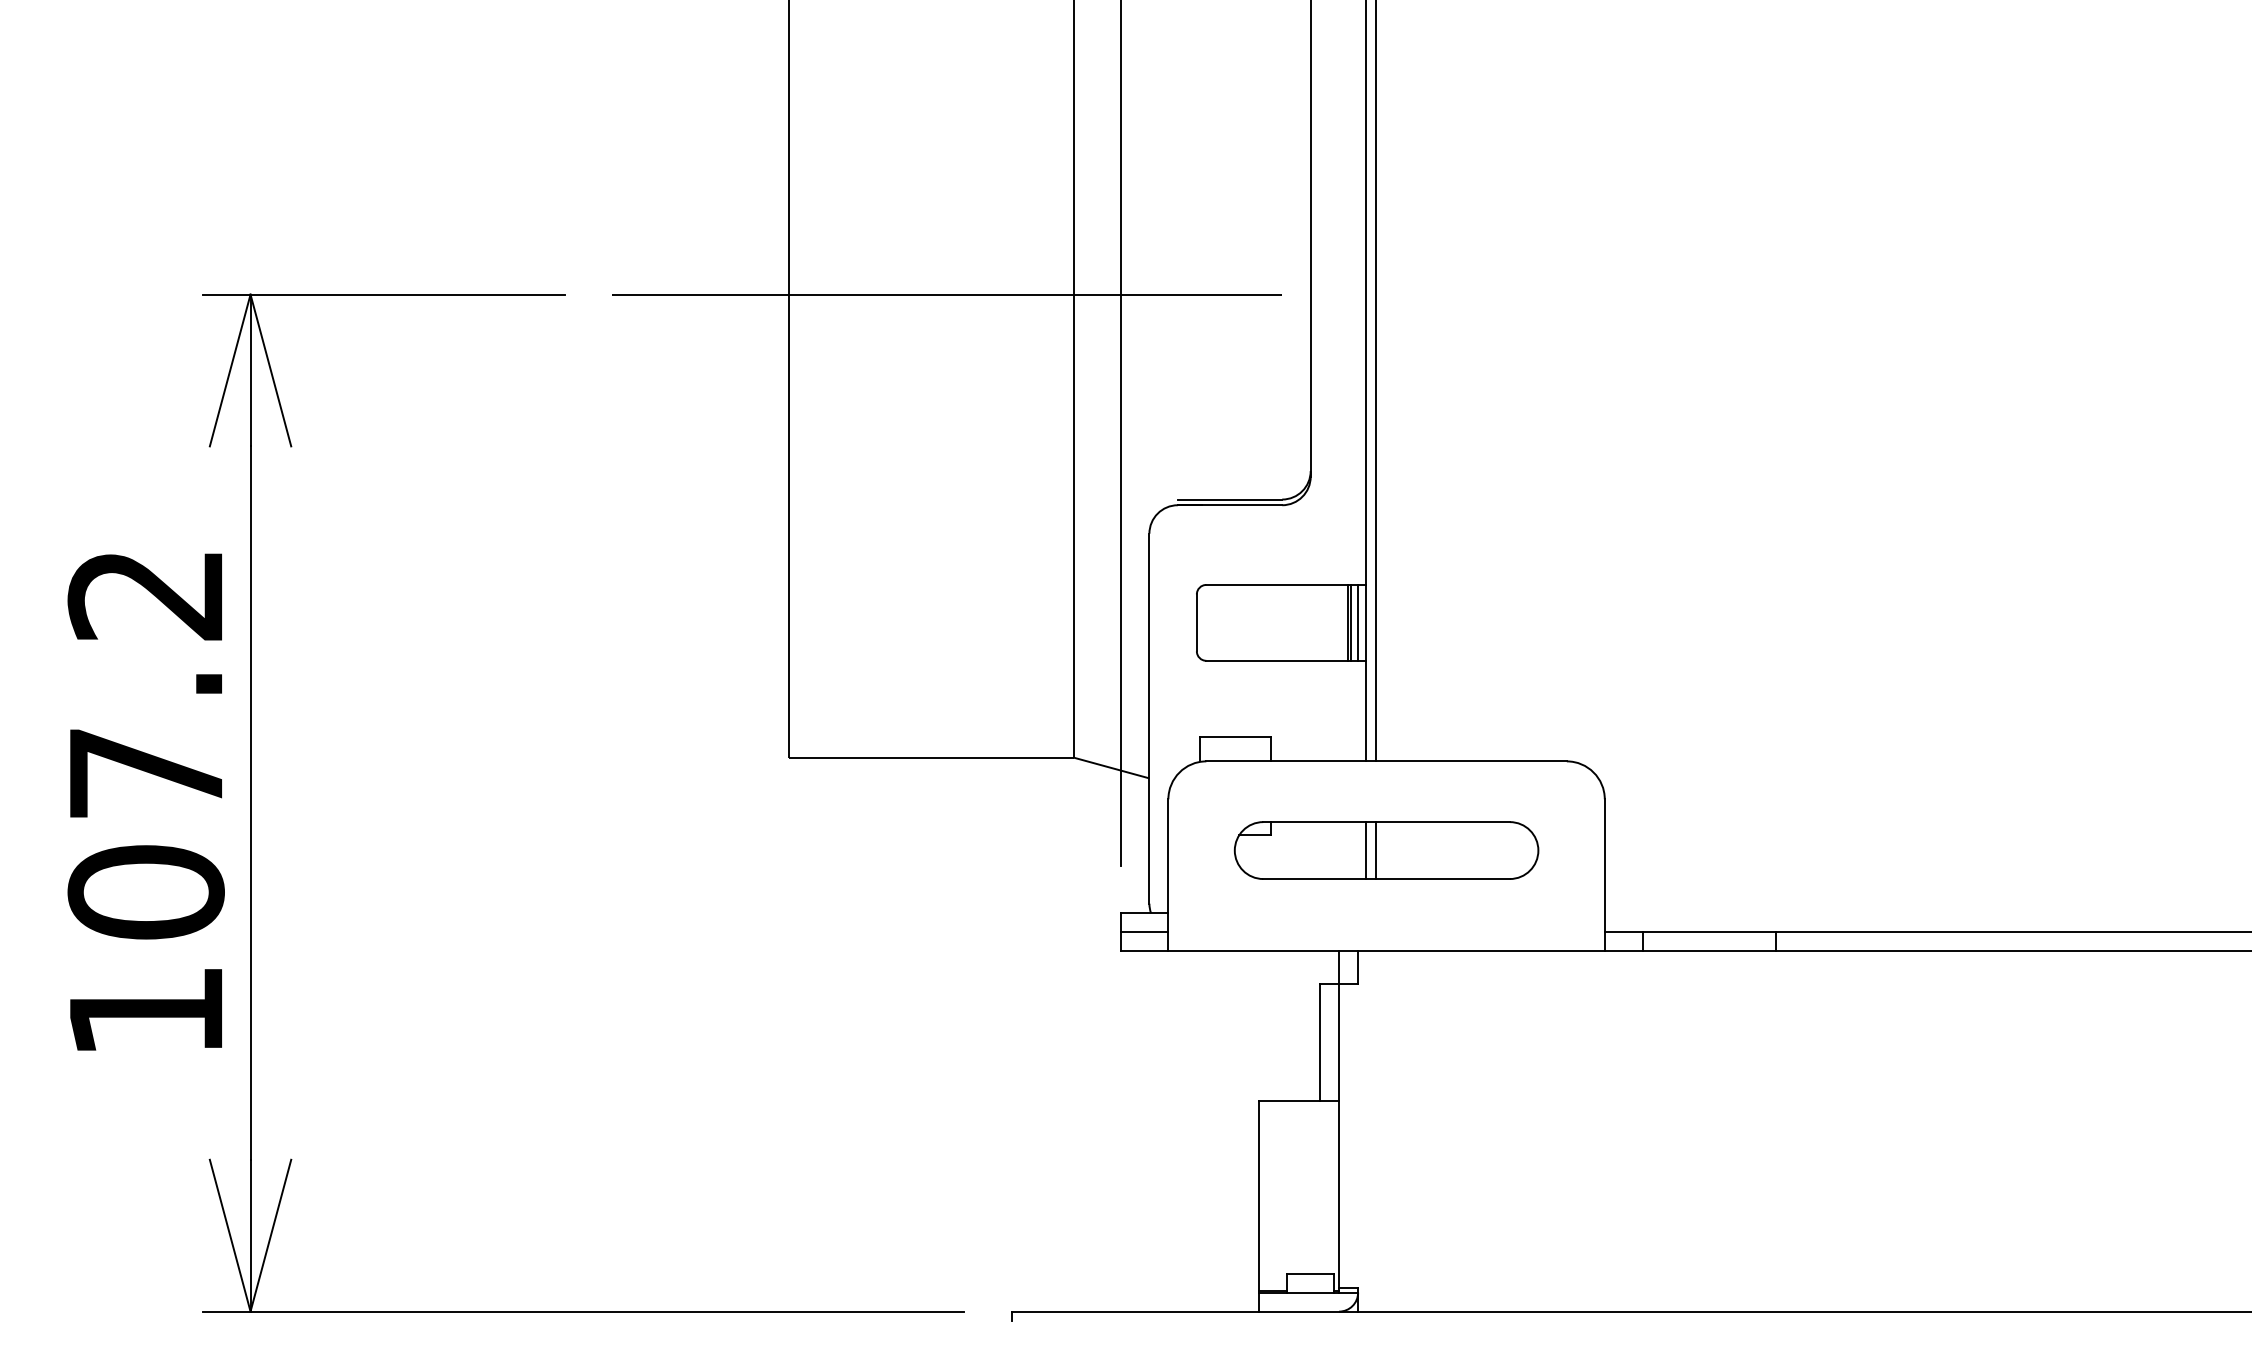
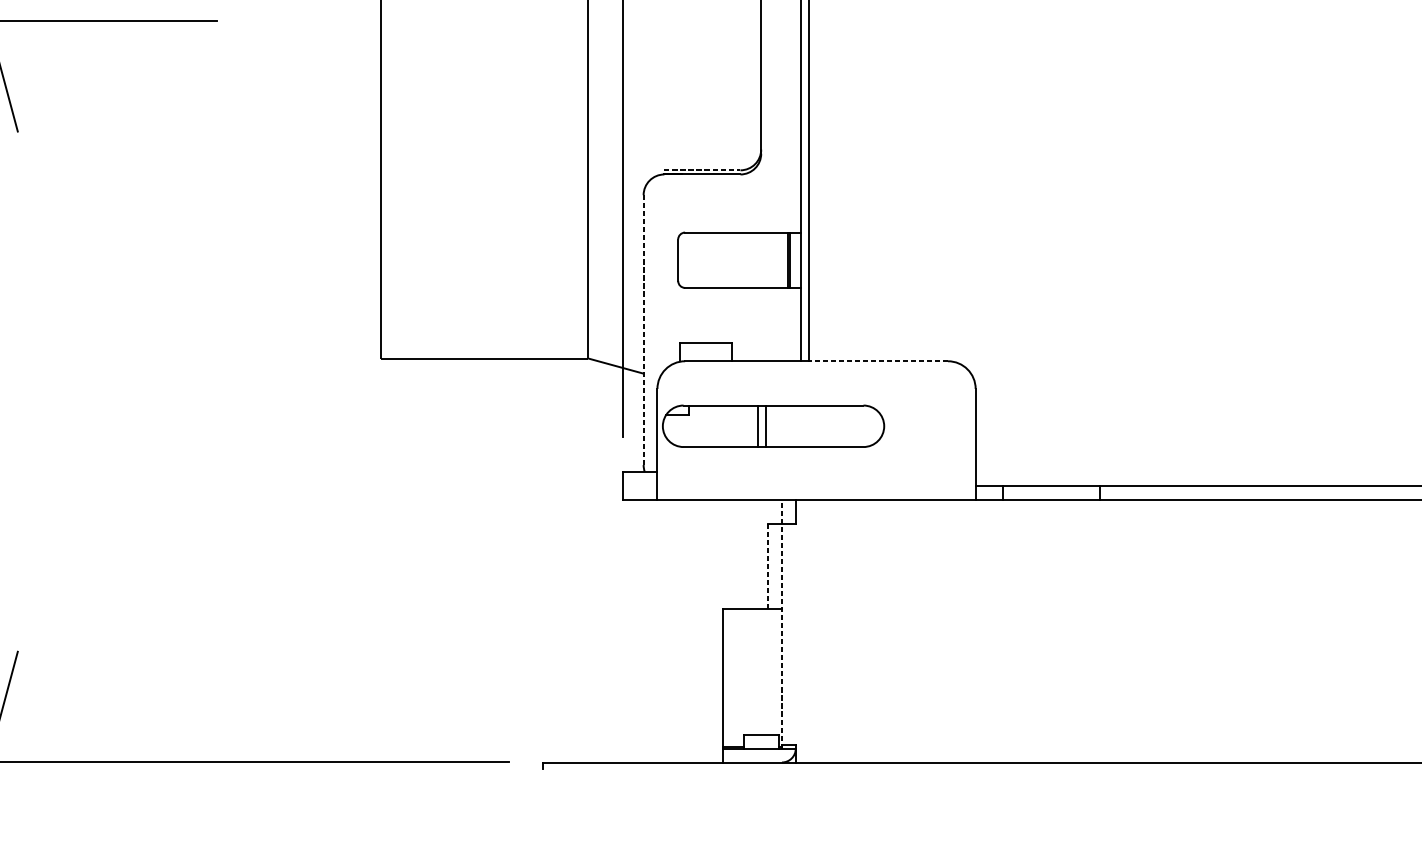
line: (946, 294) -> (495, 20), removed
line: (1230, 499) -> (702, 170), solid -> dashed
line: (1358, 622) -> (796, 259), removed
line: (1149, 718) -> (643, 329), solid -> dashed
line: (1471, 761) -> (878, 361), solid -> dashed
part: (1386, 850) -> (773, 426), moved
line: (1144, 932) -> (640, 486), removed
line: (1320, 1042) -> (768, 566), solid -> dashed
line: (1339, 1121) -> (782, 623), solid -> dashed

